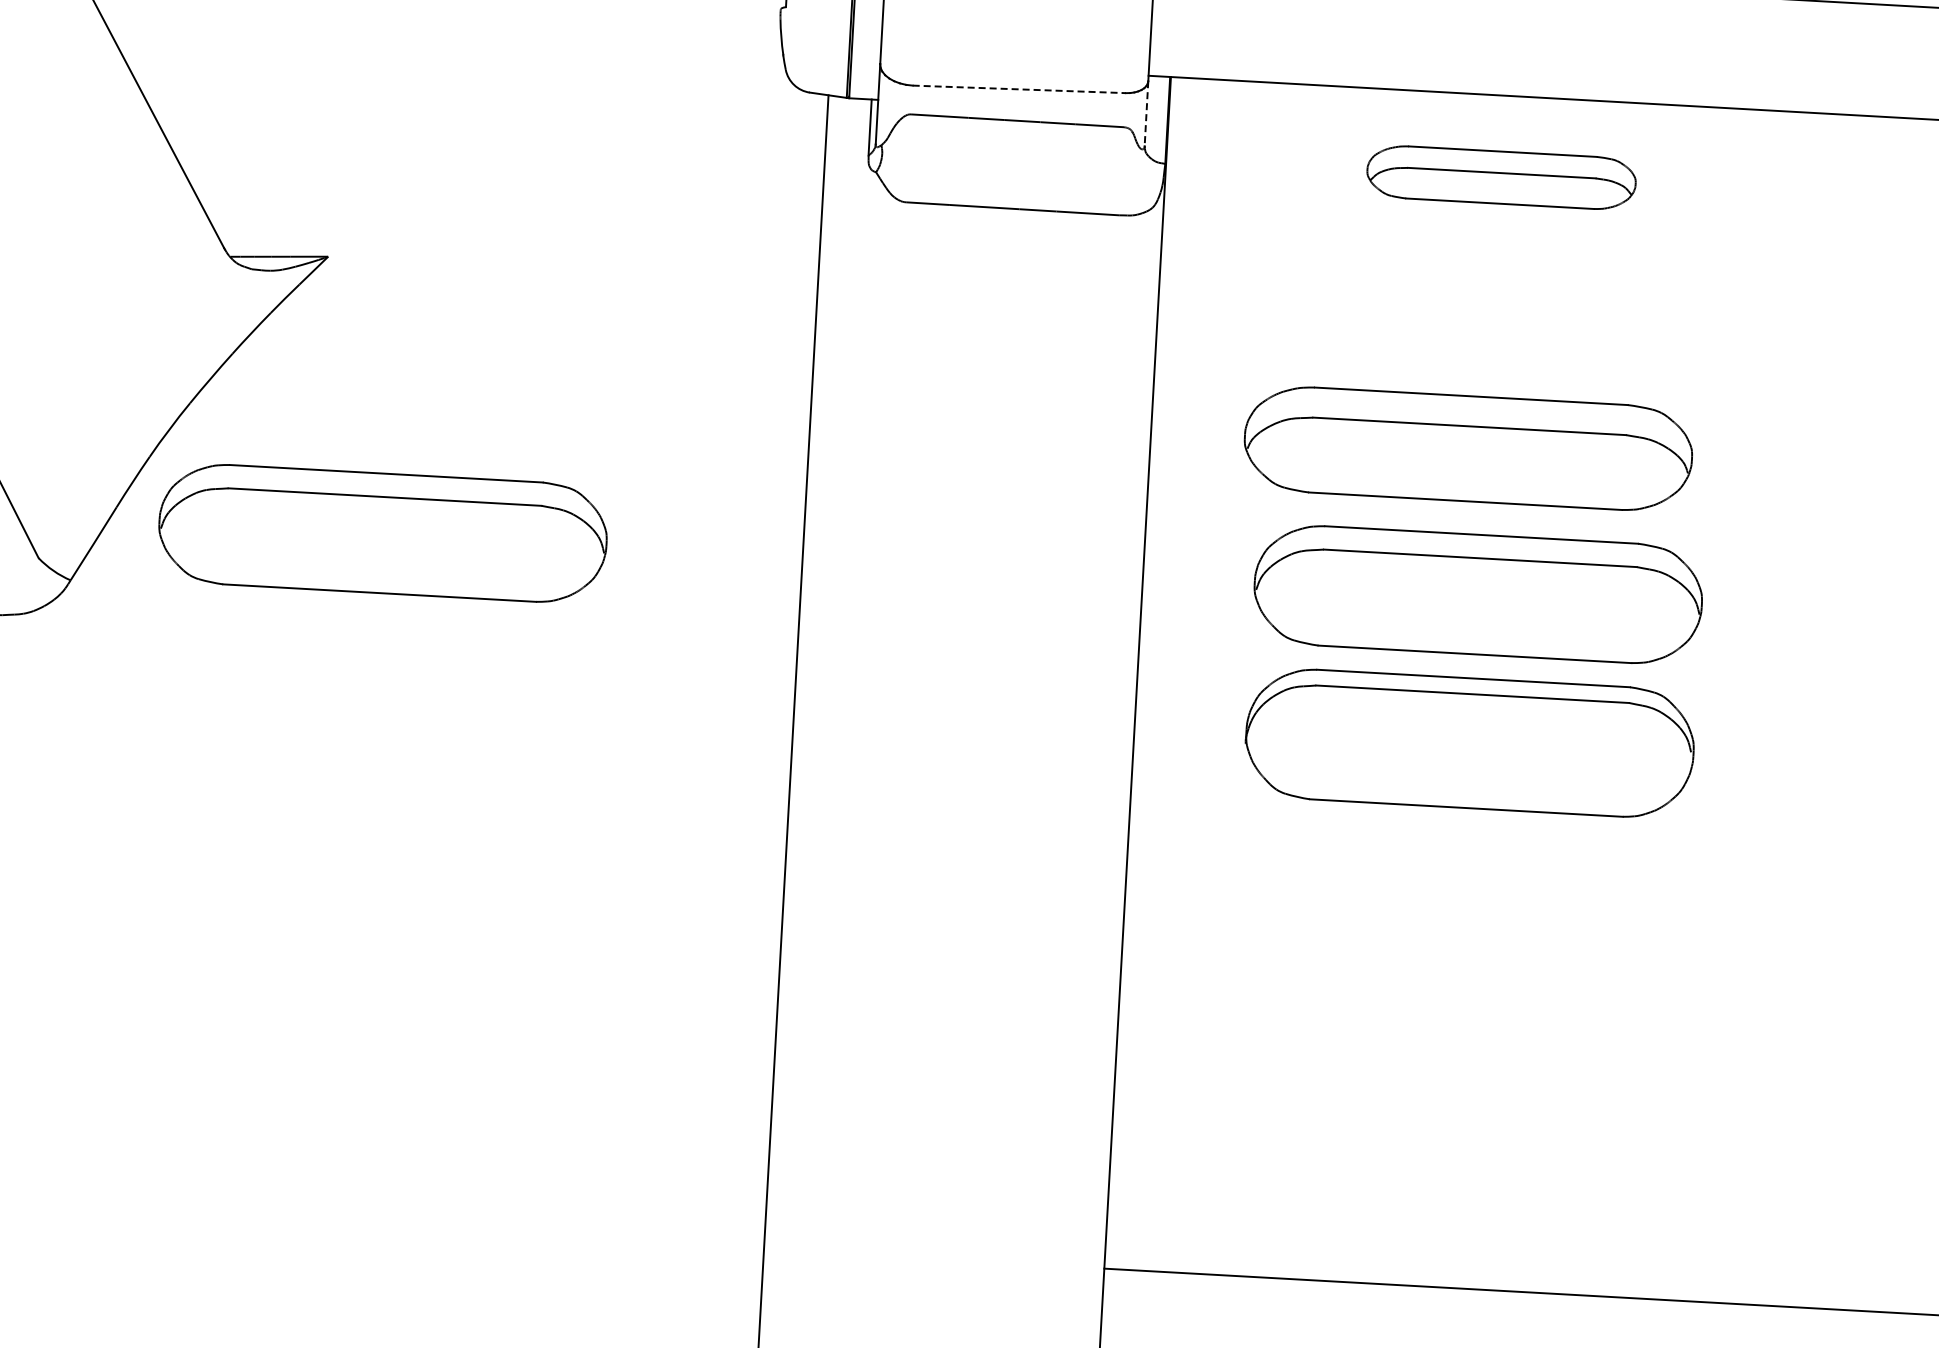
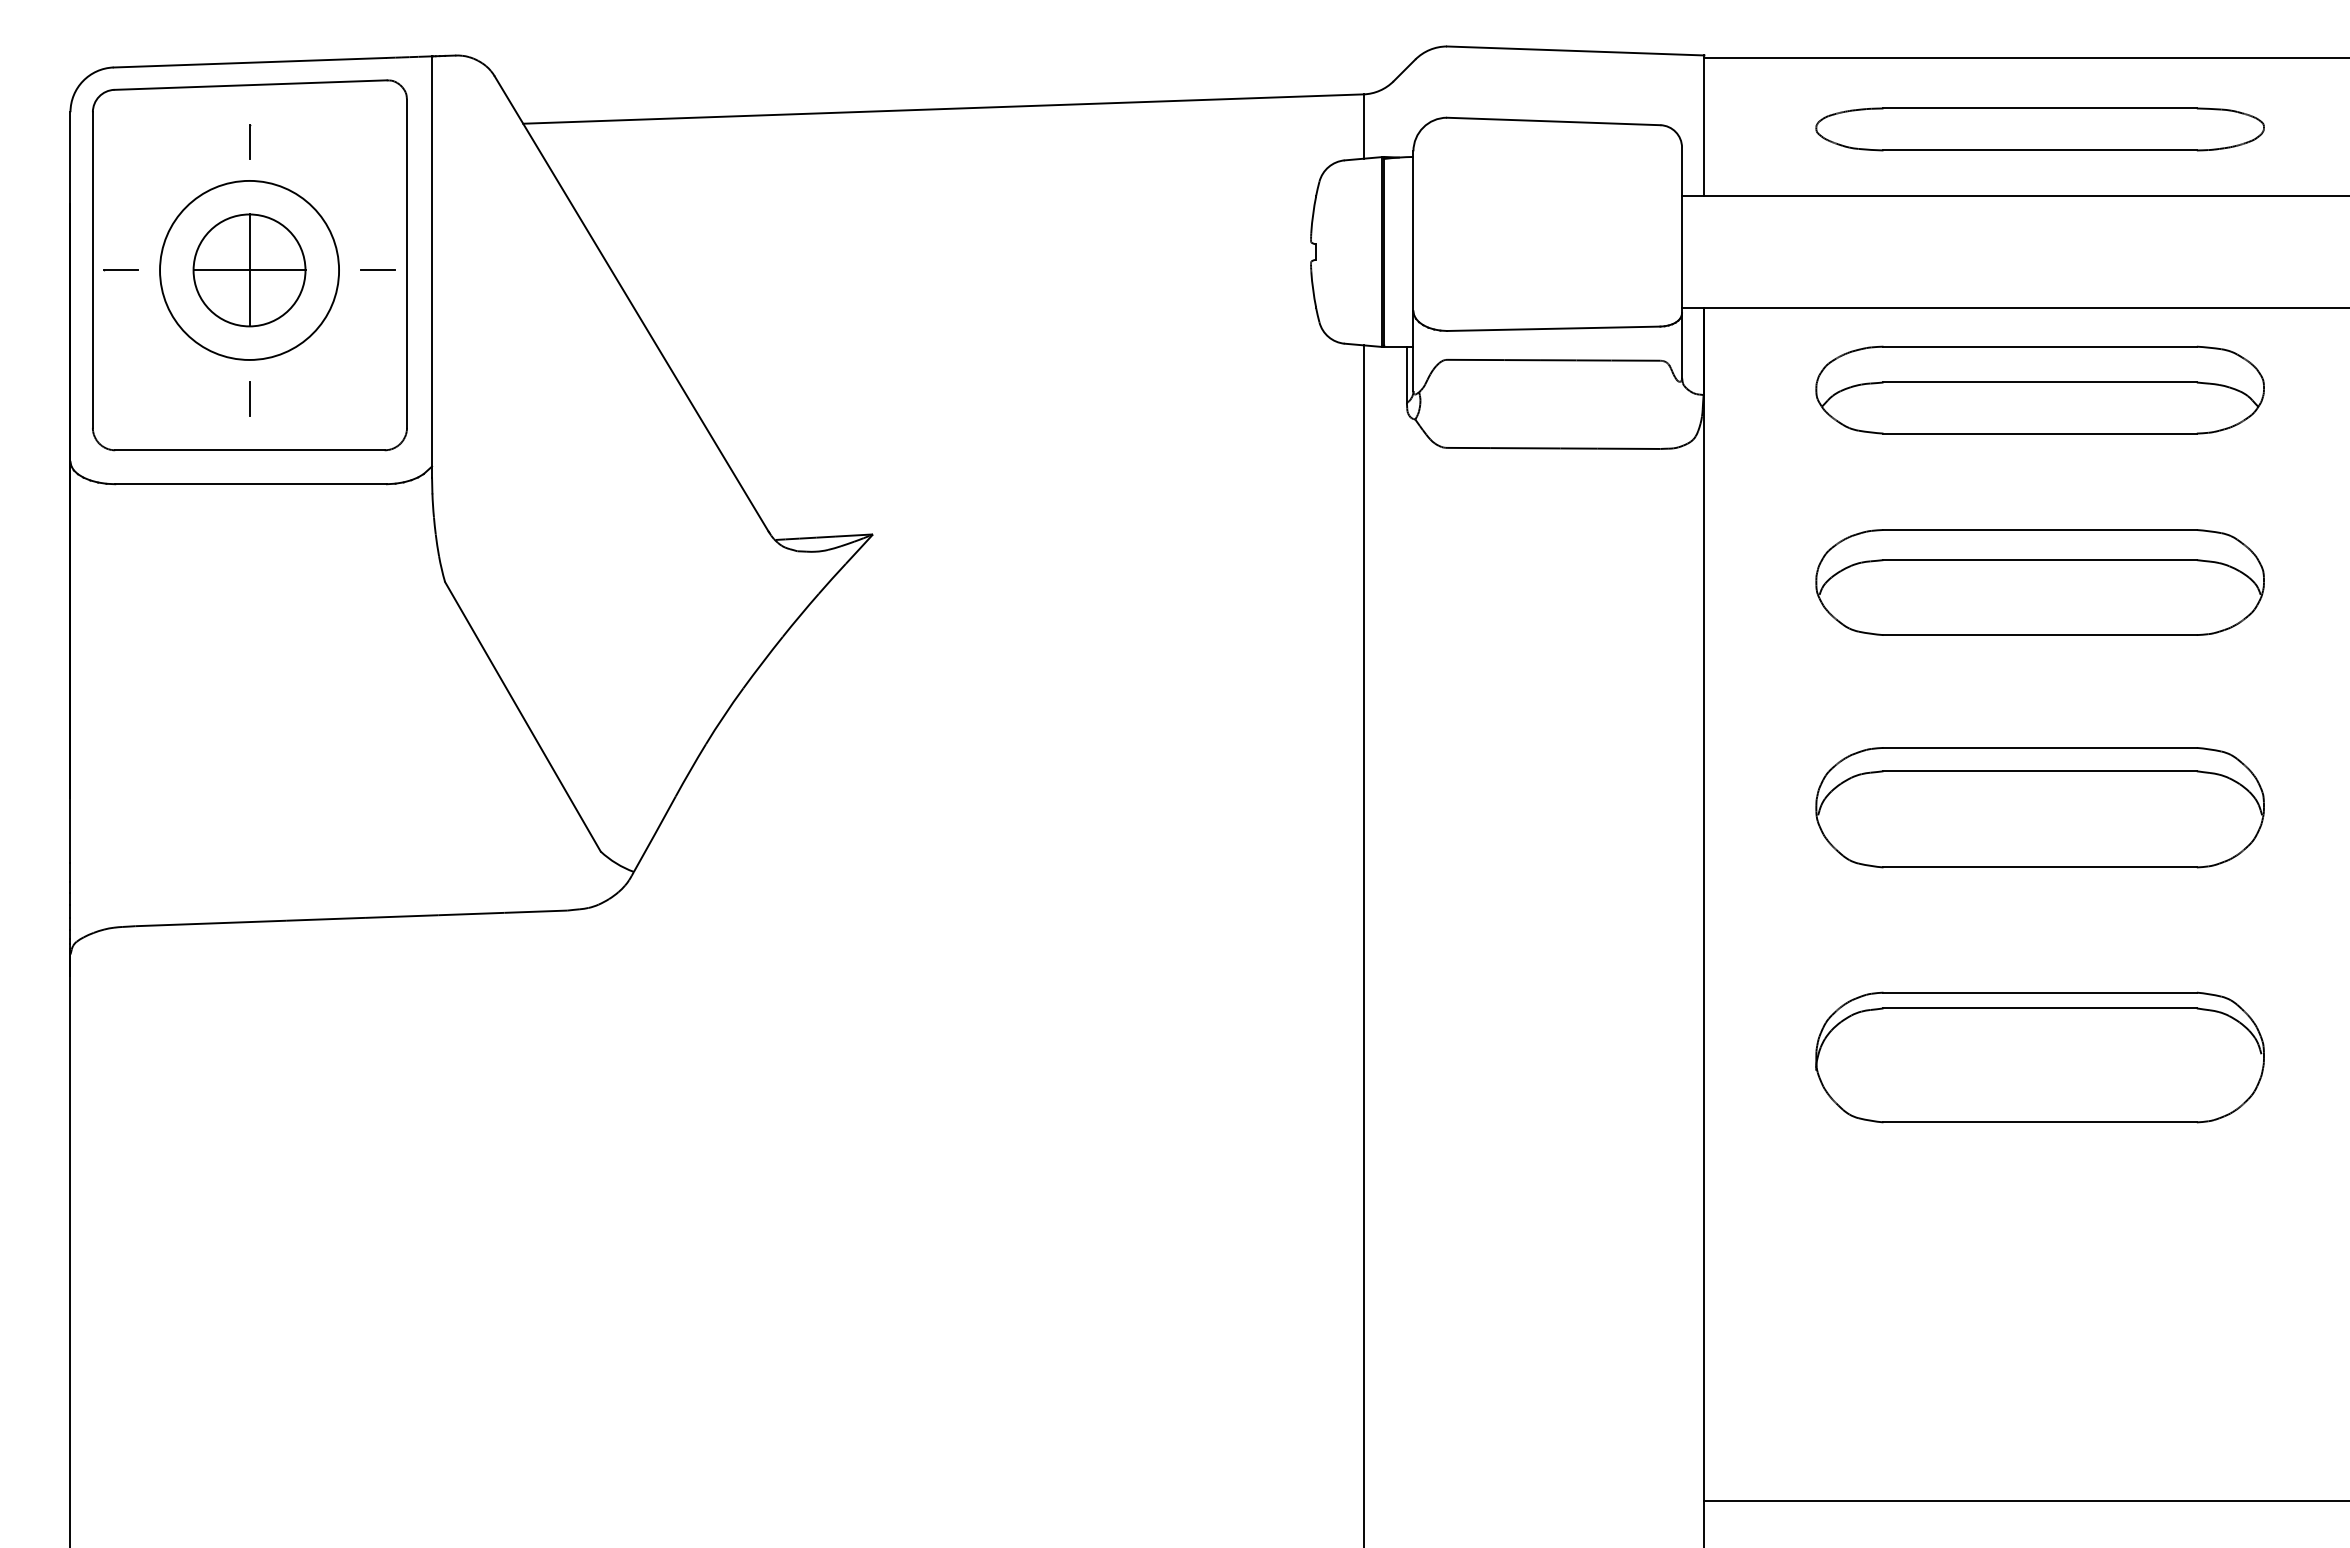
line: (1019, 89) -> (1553, 328), dashed -> solid
line: (1146, 114) -> (1682, 346), dashed -> solid
part: (1500, 177) -> (2039, 389), size x1.67
part: (1467, 448) -> (2039, 582), moved
part: (382, 533) -> (942, 807), removed
part: (1469, 743) -> (2039, 1057), moved

